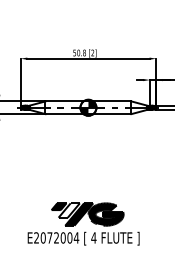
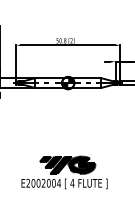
fill: (68, 210) -> (52, 162), added
text: (49, 237) -> (38, 182), E2072004 -> E2002004

